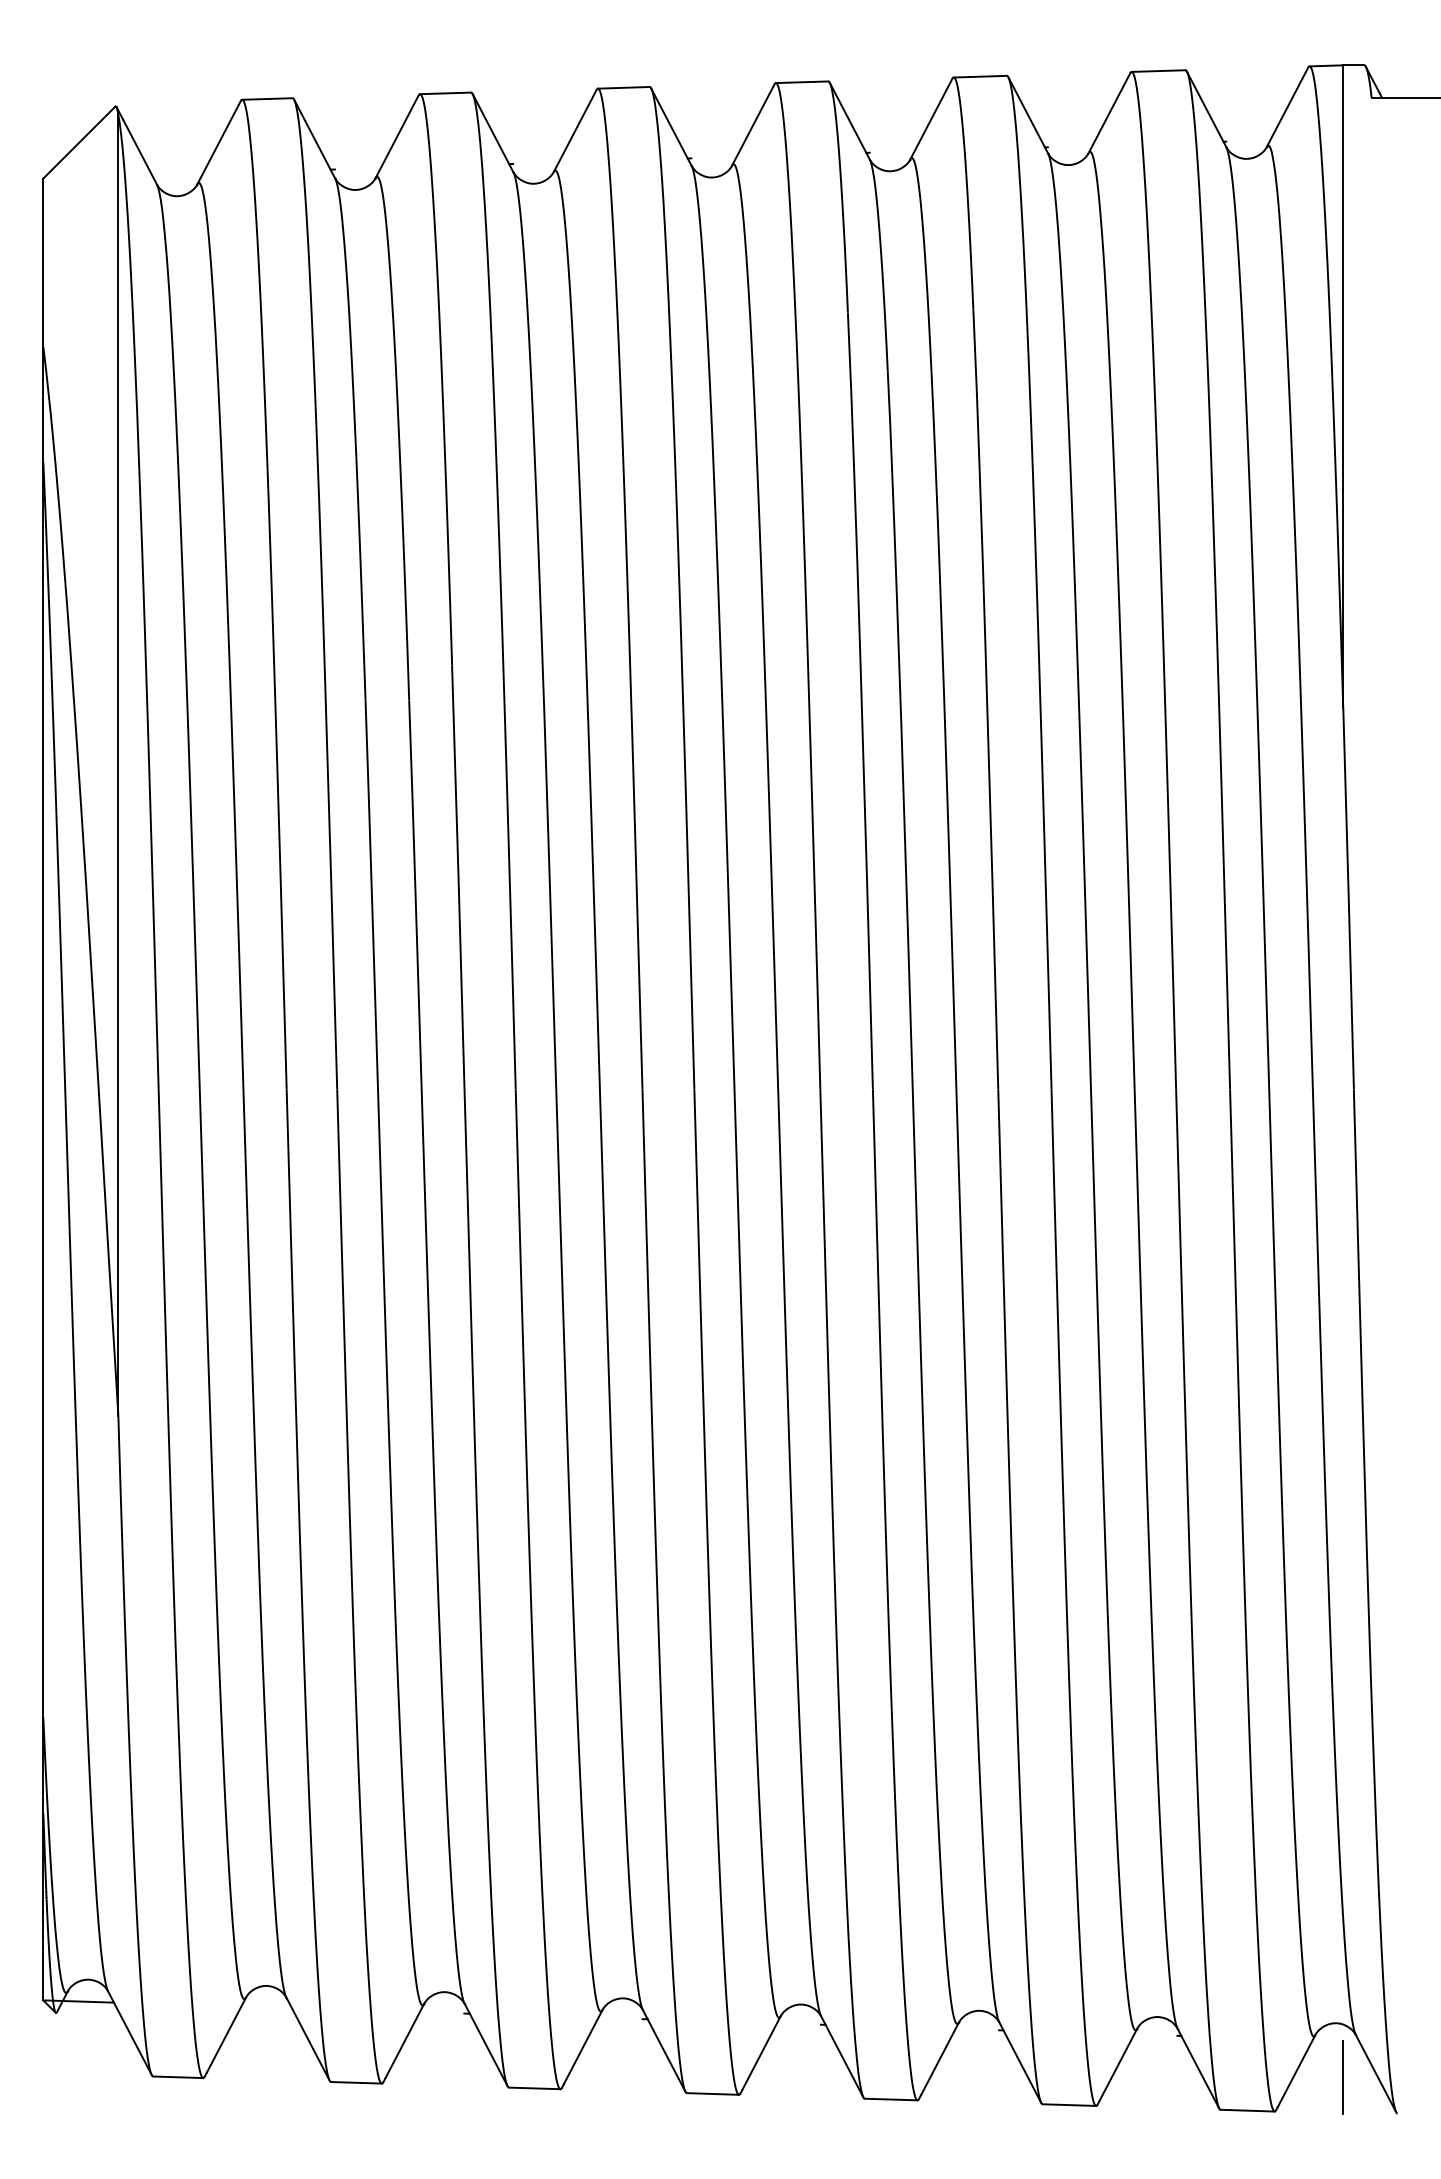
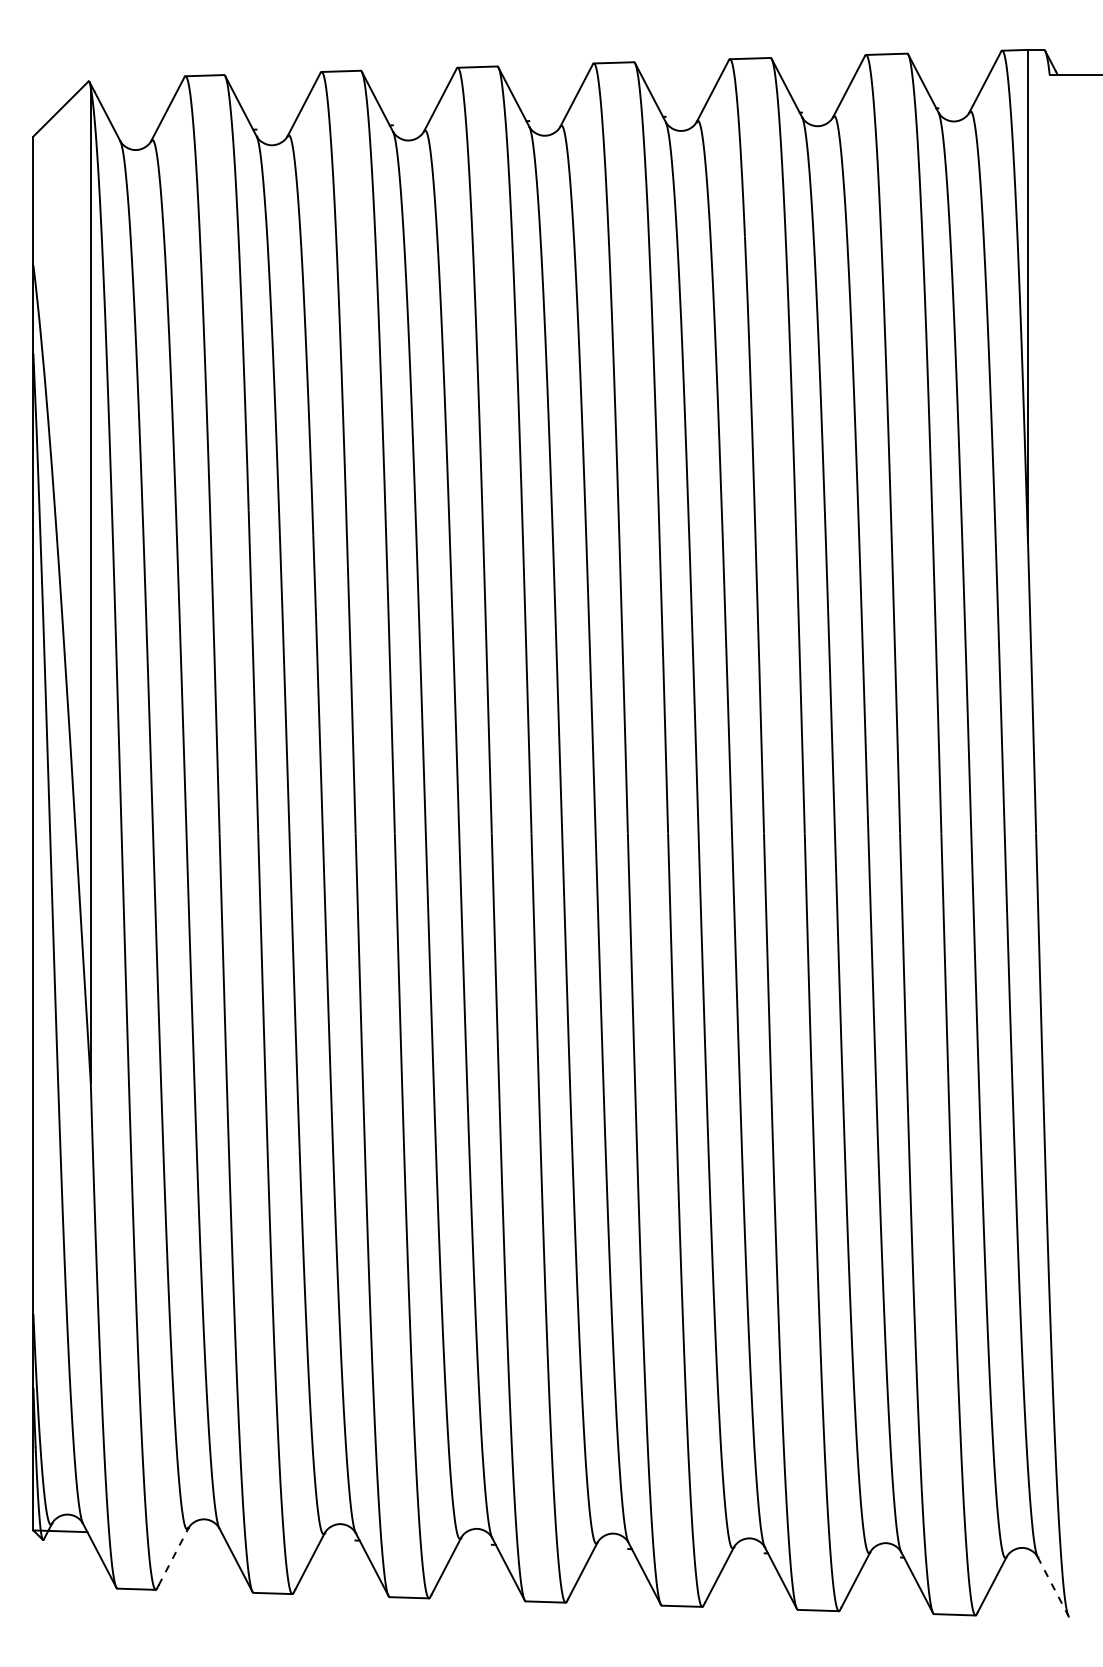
line: (226, 2034) -> (173, 1556), solid -> dashed
line: (1376, 2073) -> (1053, 1586), solid -> dashed
line: (1342, 2077) -> (1027, 1589), removed

